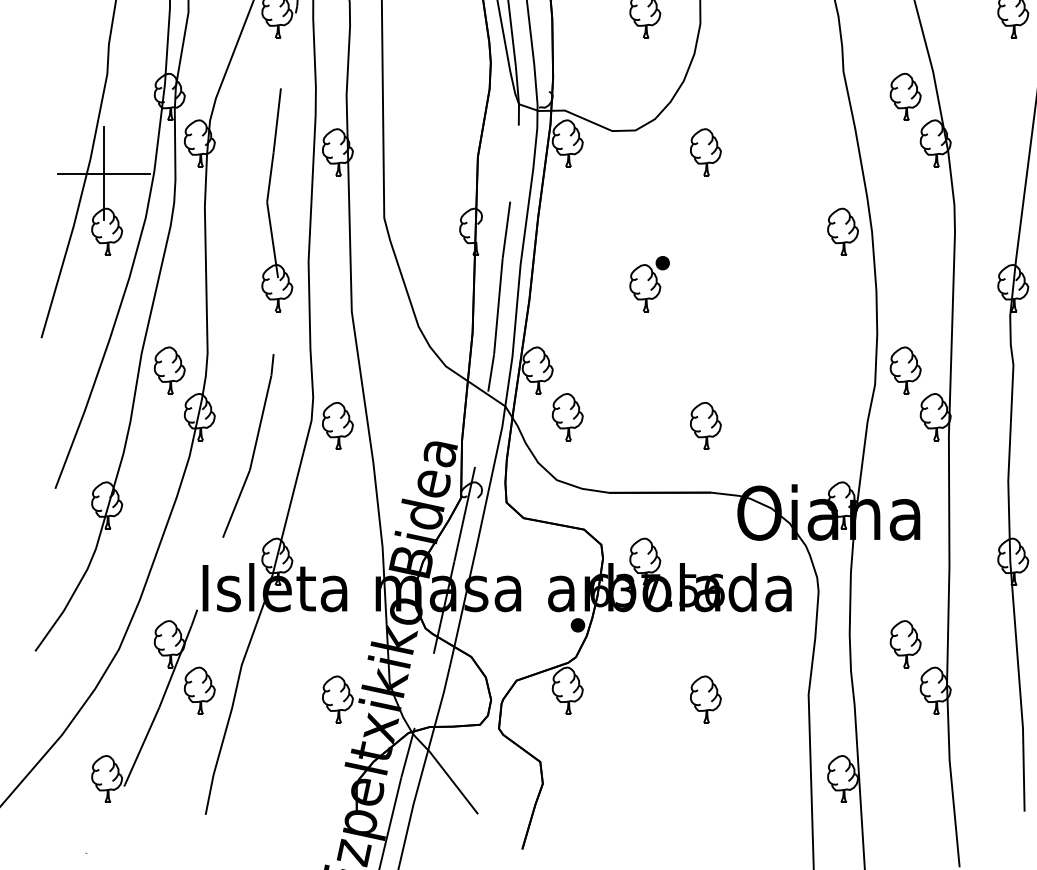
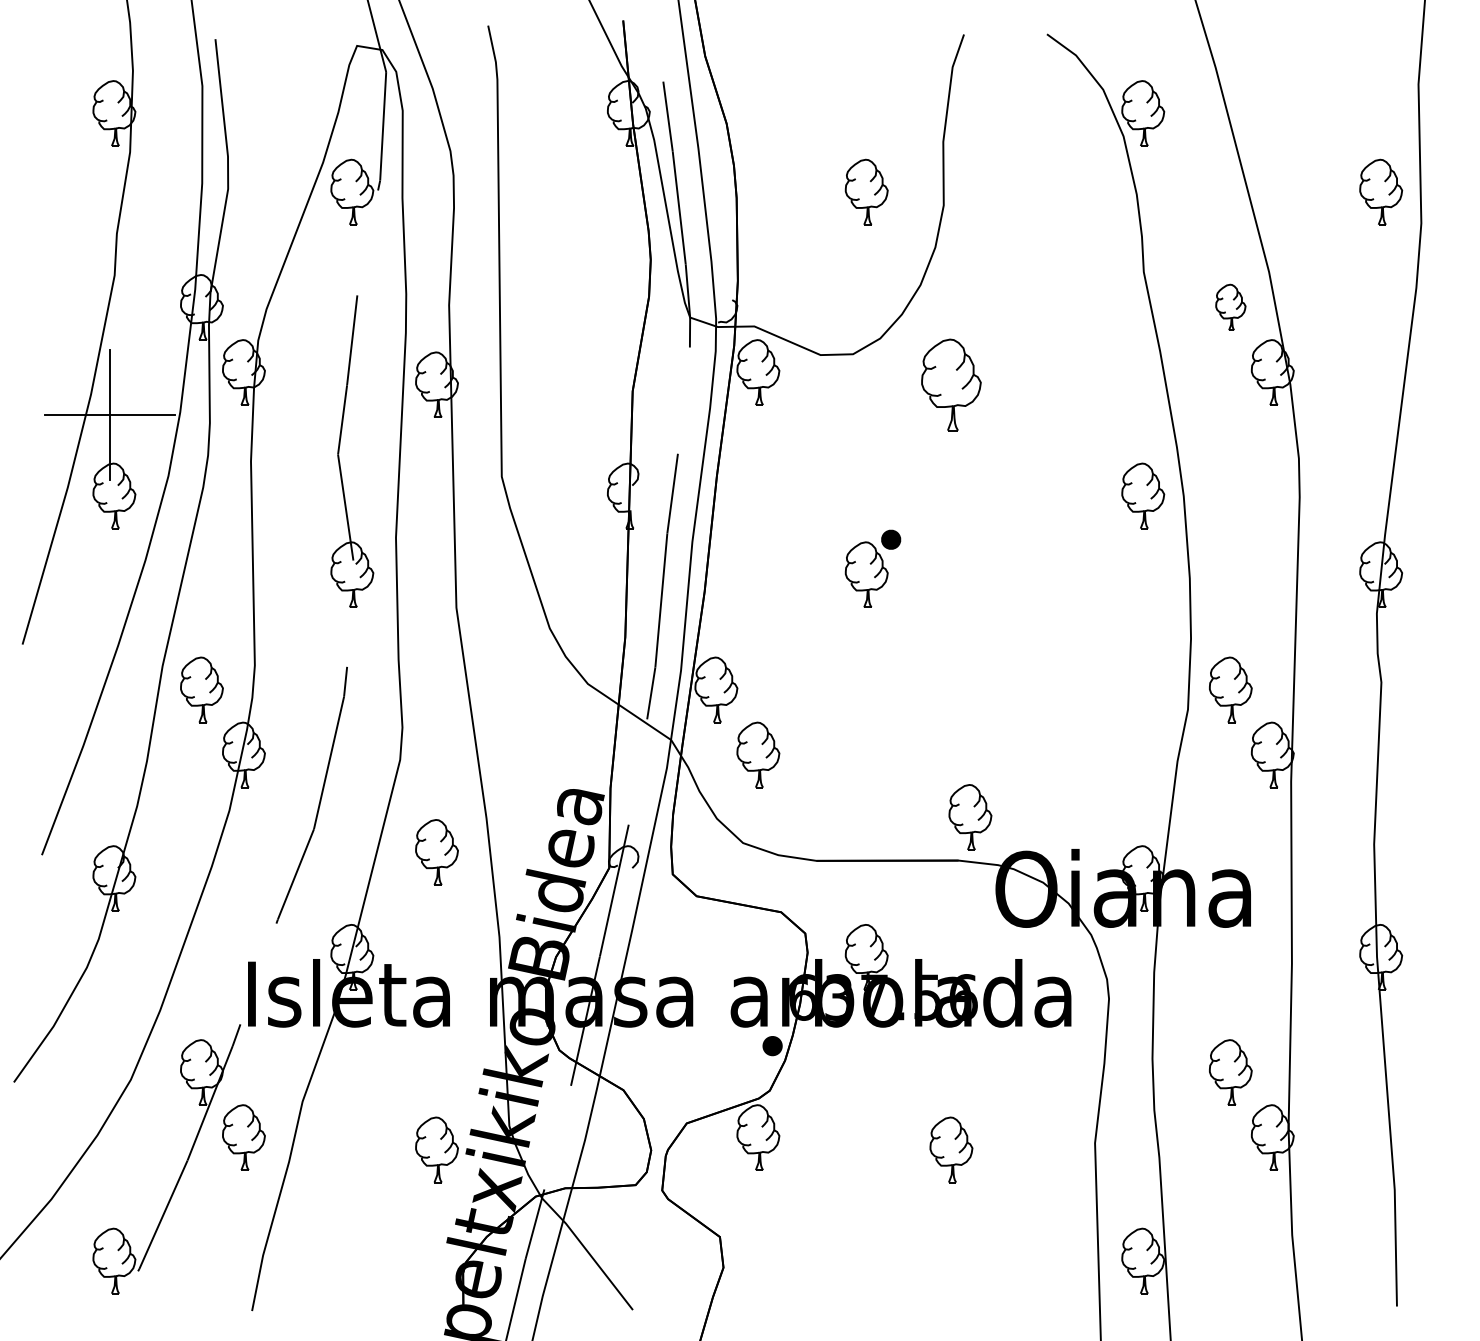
part: (905, 97) -> (1230, 307), size x0.7
part: (705, 152) -> (951, 384), size x1.4
part: (337, 426) -> (436, 852), moved
part: (705, 426) -> (970, 817), moved

